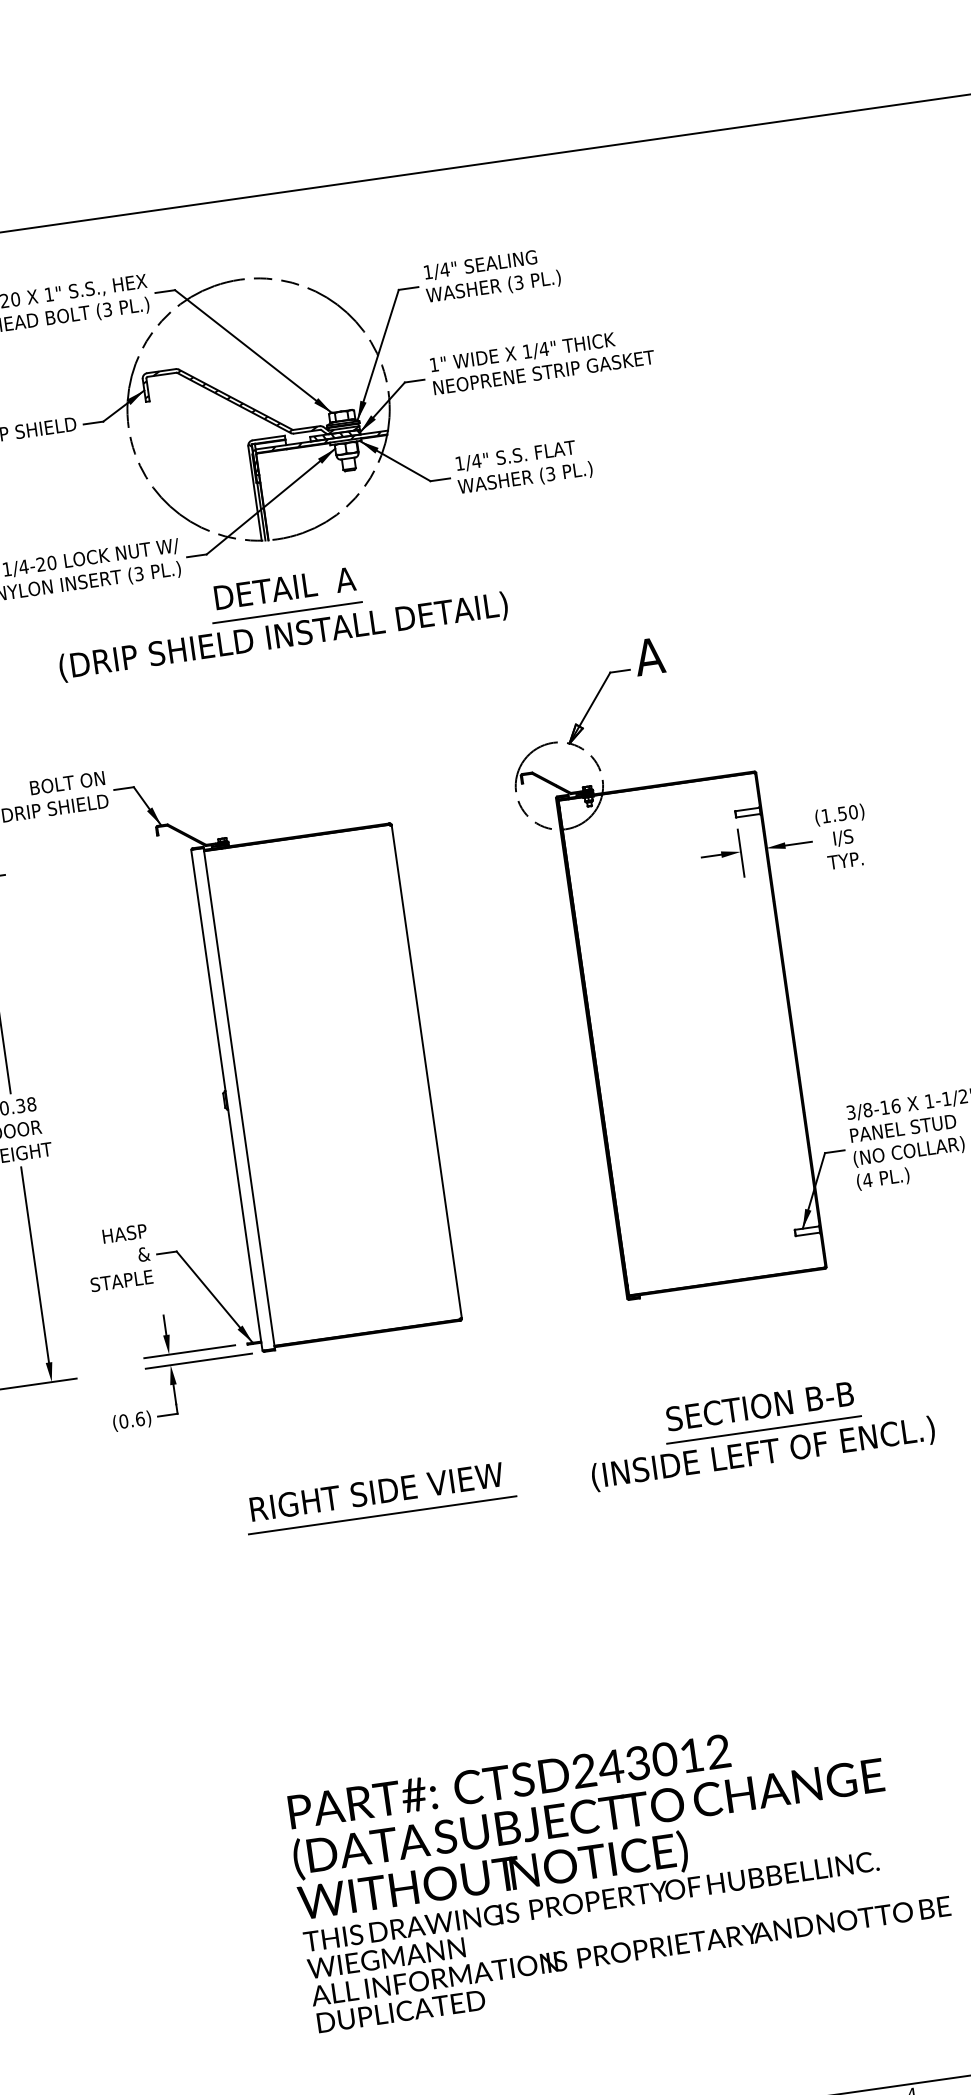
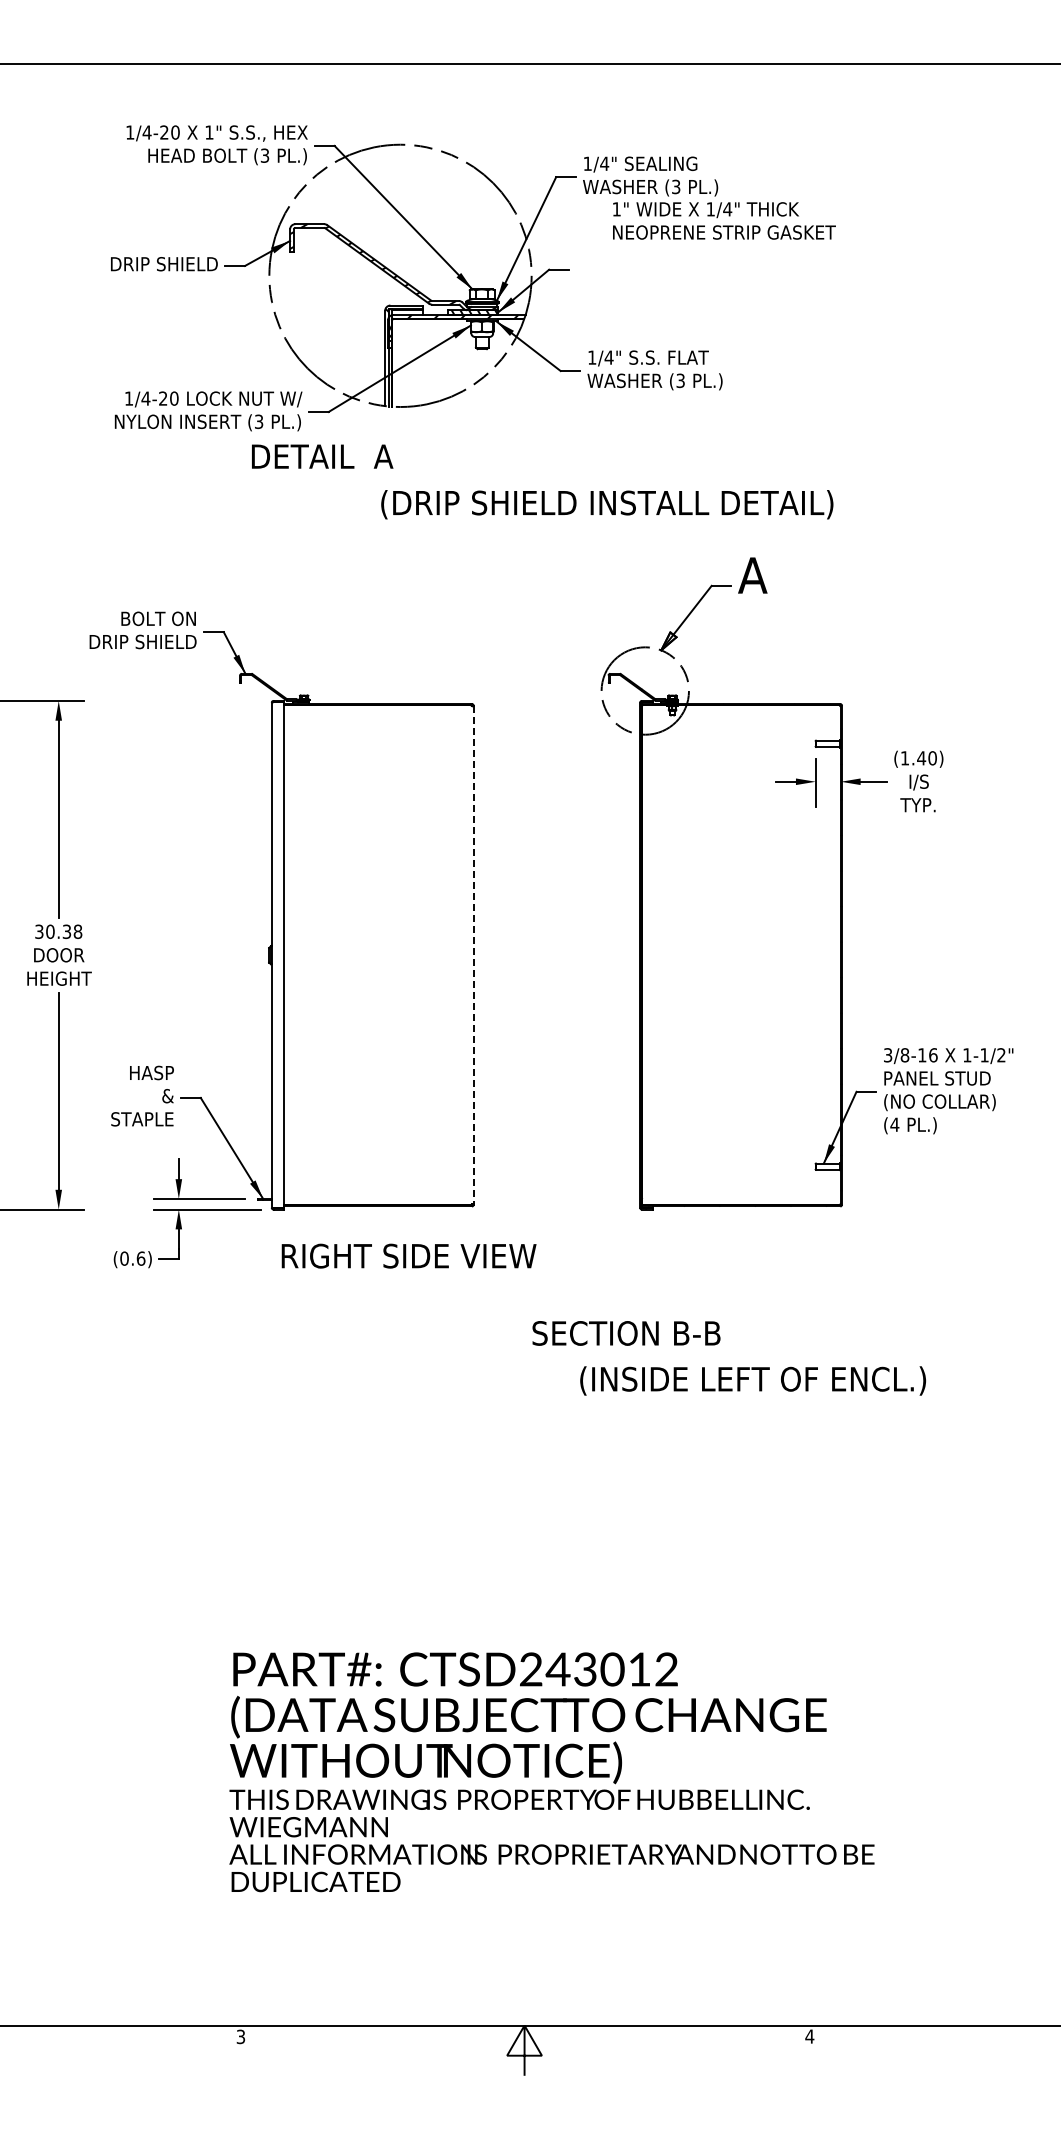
text: (542, 360) -> (724, 220), moved
text: (285, 588) -> (322, 456), moved
line: (287, 613) -> (400, 481), removed
text: (283, 636) -> (607, 504), moved
text: (842, 813) -> (921, 758), (1.50) -> (1.40)
line: (426, 1072) -> (473, 955), solid -> dashed
text: (760, 1406) -> (626, 1333), moved
line: (764, 1430) -> (757, 1357), removed
text: (376, 1491) -> (408, 1255), moved
line: (382, 1515) -> (367, 1388), removed

